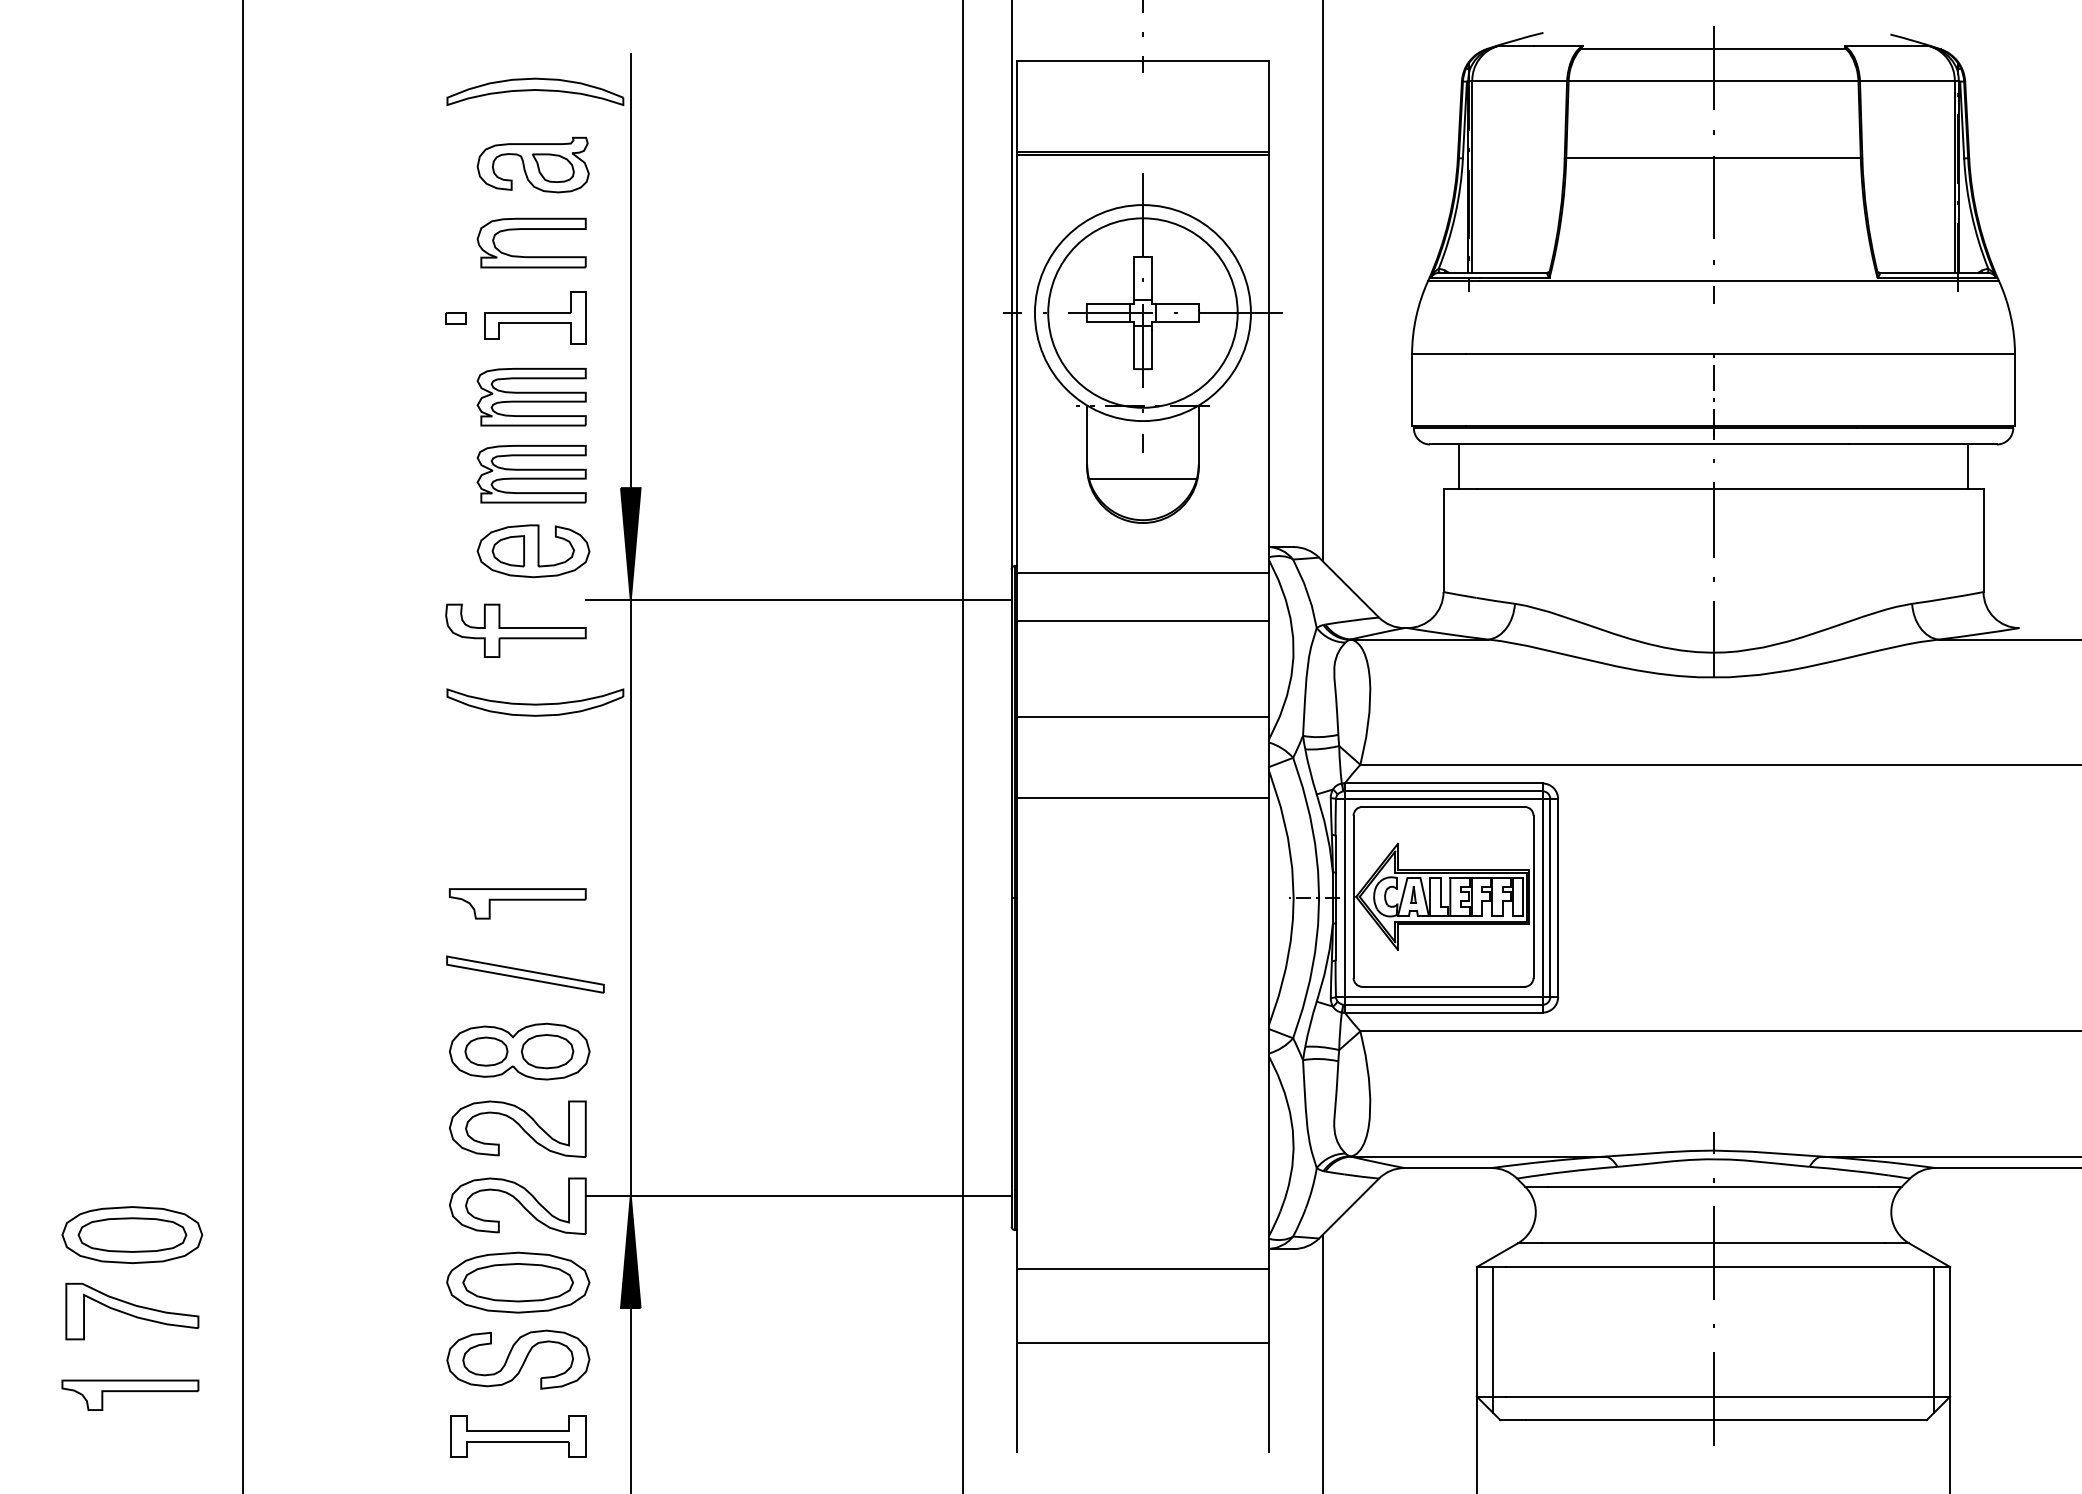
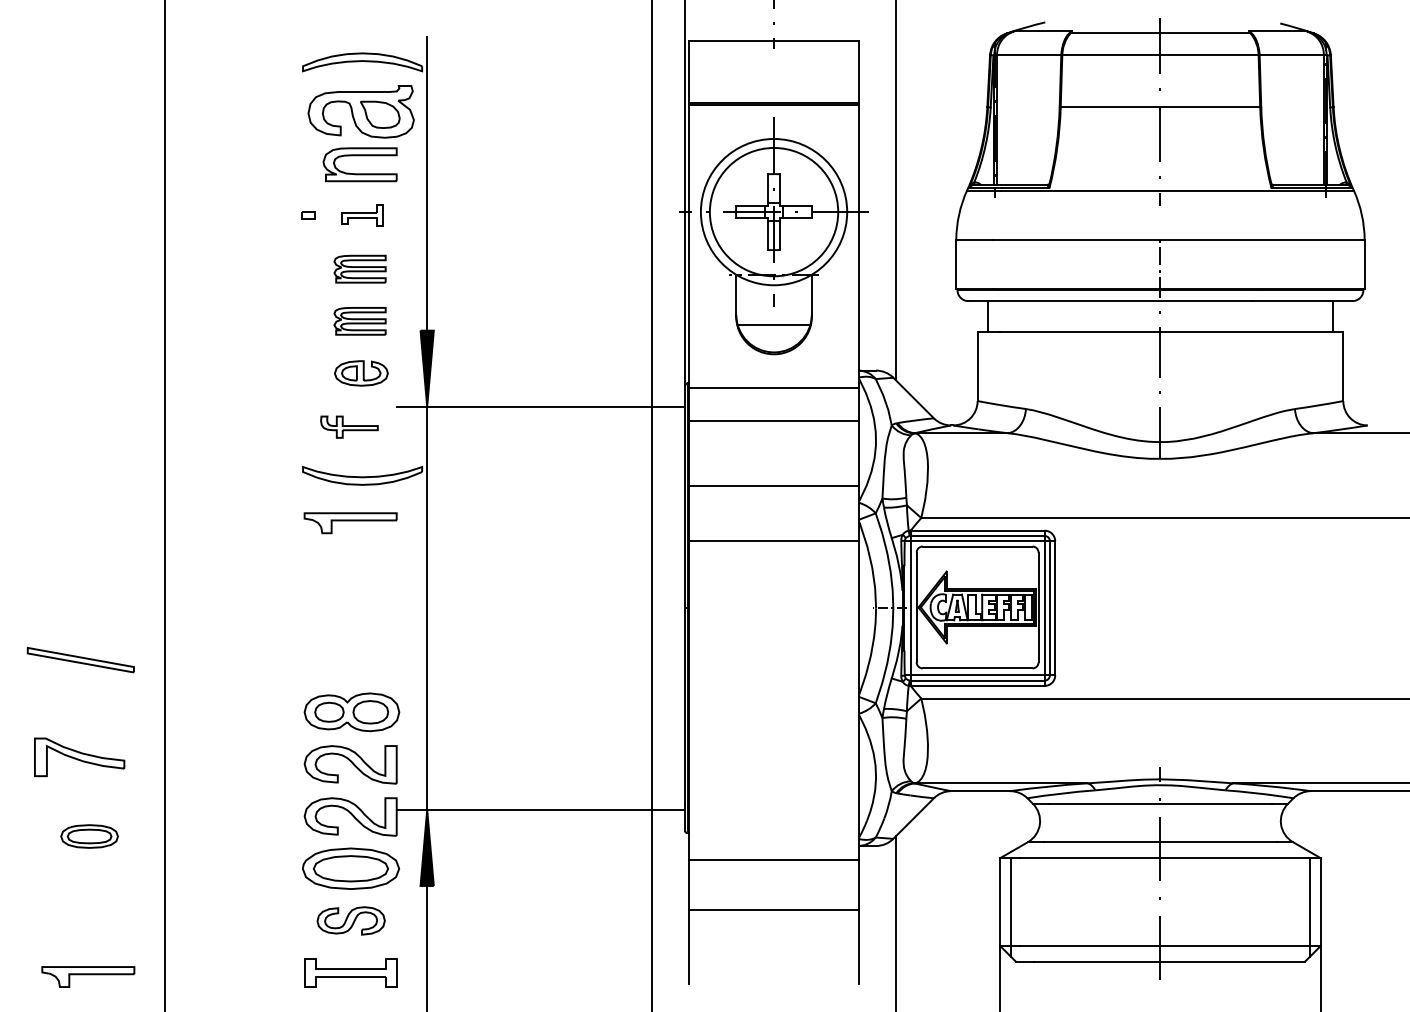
part: (532, 164) -> (360, 111), size x1.4
part: (535, 318) -> (362, 215), size x0.6
part: (530, 397) -> (359, 269), size x0.7
part: (530, 474) -> (359, 321), size x0.7
part: (533, 551) -> (361, 373), size x0.7
part: (516, 629) -> (349, 426), size x0.6
part: (517, 904) -> (350, 523), moved
part: (524, 975) -> (80, 660), moved
part: (132, 1235) -> (89, 836), size x0.6
part: (132, 1311) -> (79, 757), moved
part: (519, 1359) -> (351, 920), size x0.7
part: (130, 1394) -> (88, 976), moved

